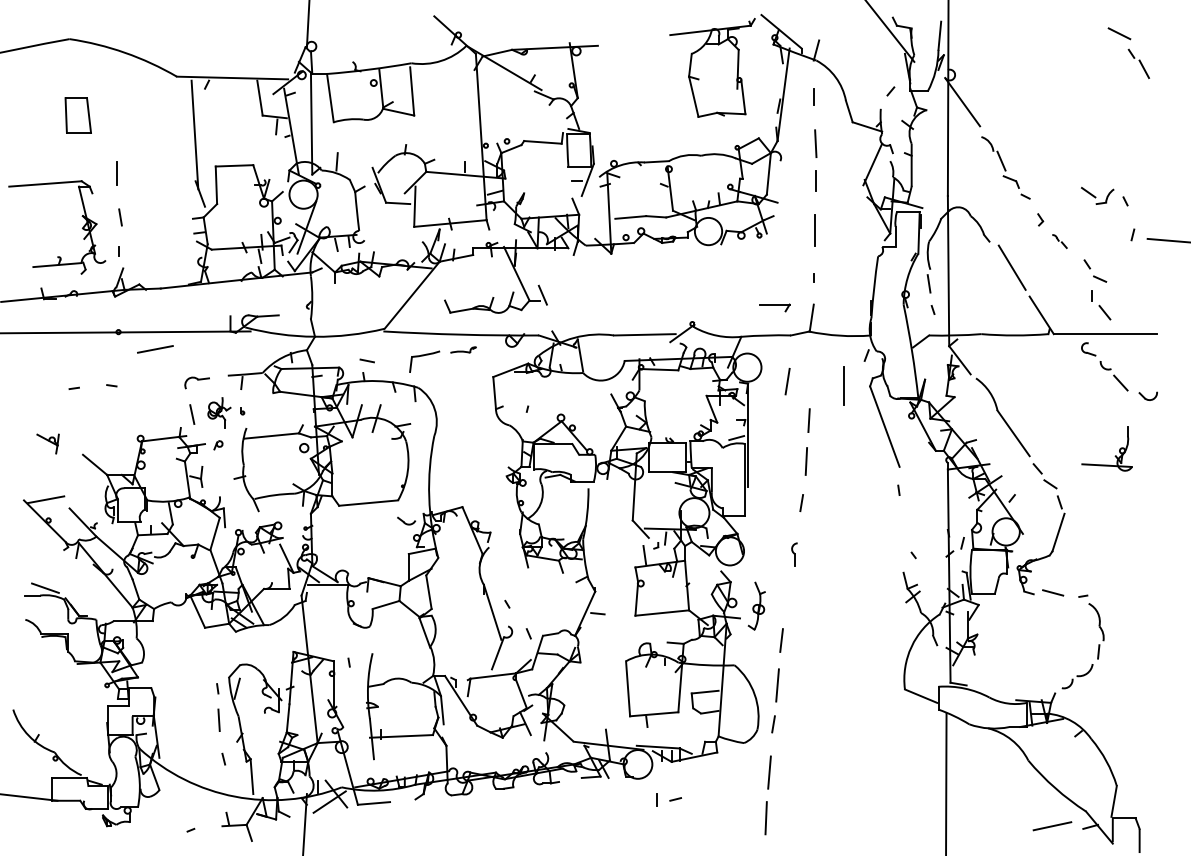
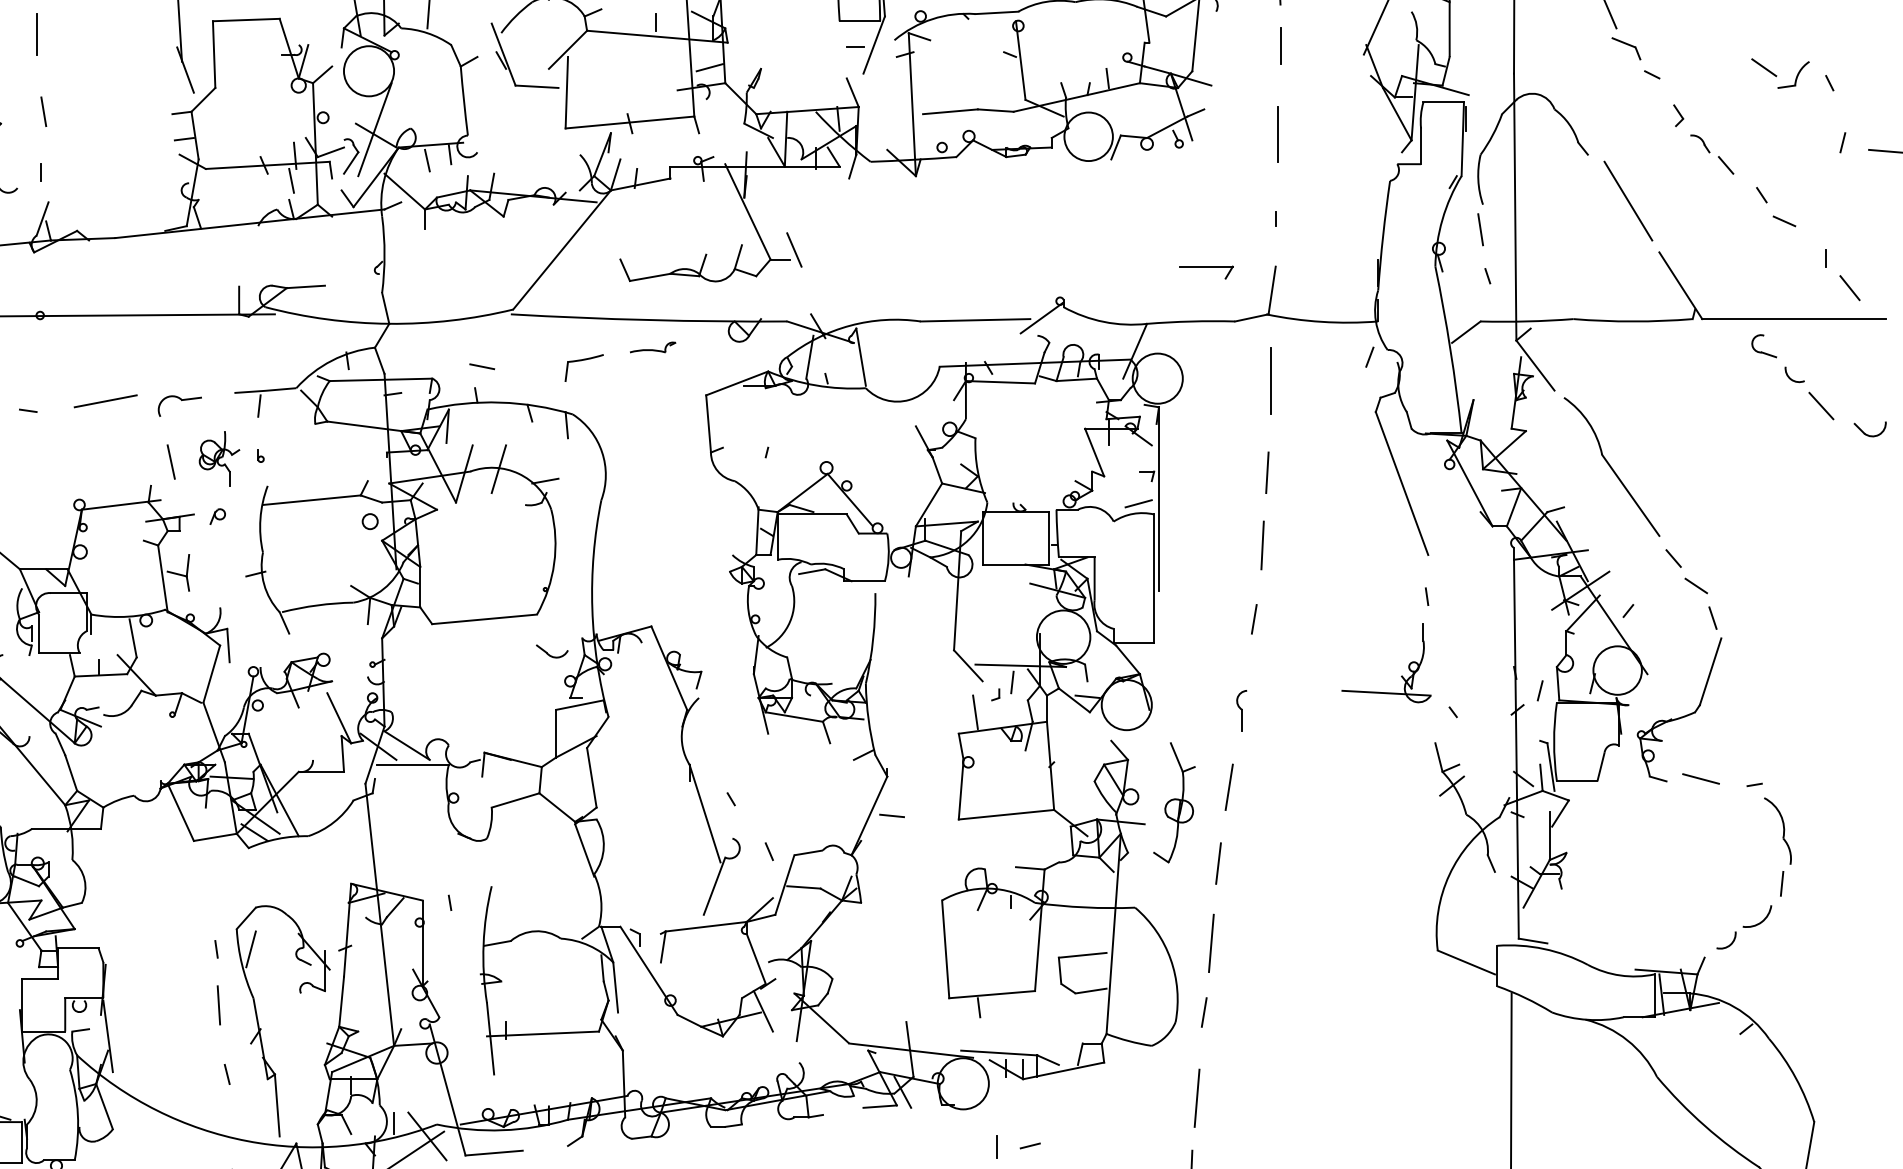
part: (1059, 241) -> (1712, 154), size x1.67
part: (1101, 305) -> (1843, 275), moved
line: (155, 349) -> (105, 401), moved
part: (424, 361) -> (583, 367), size x0.71
line: (787, 381) -> (1229, 787), moved
line: (843, 385) -> (1269, 380), moved
part: (1114, 456) -> (1399, 676), moved
part: (756, 605) -> (1173, 801), size x1.43

